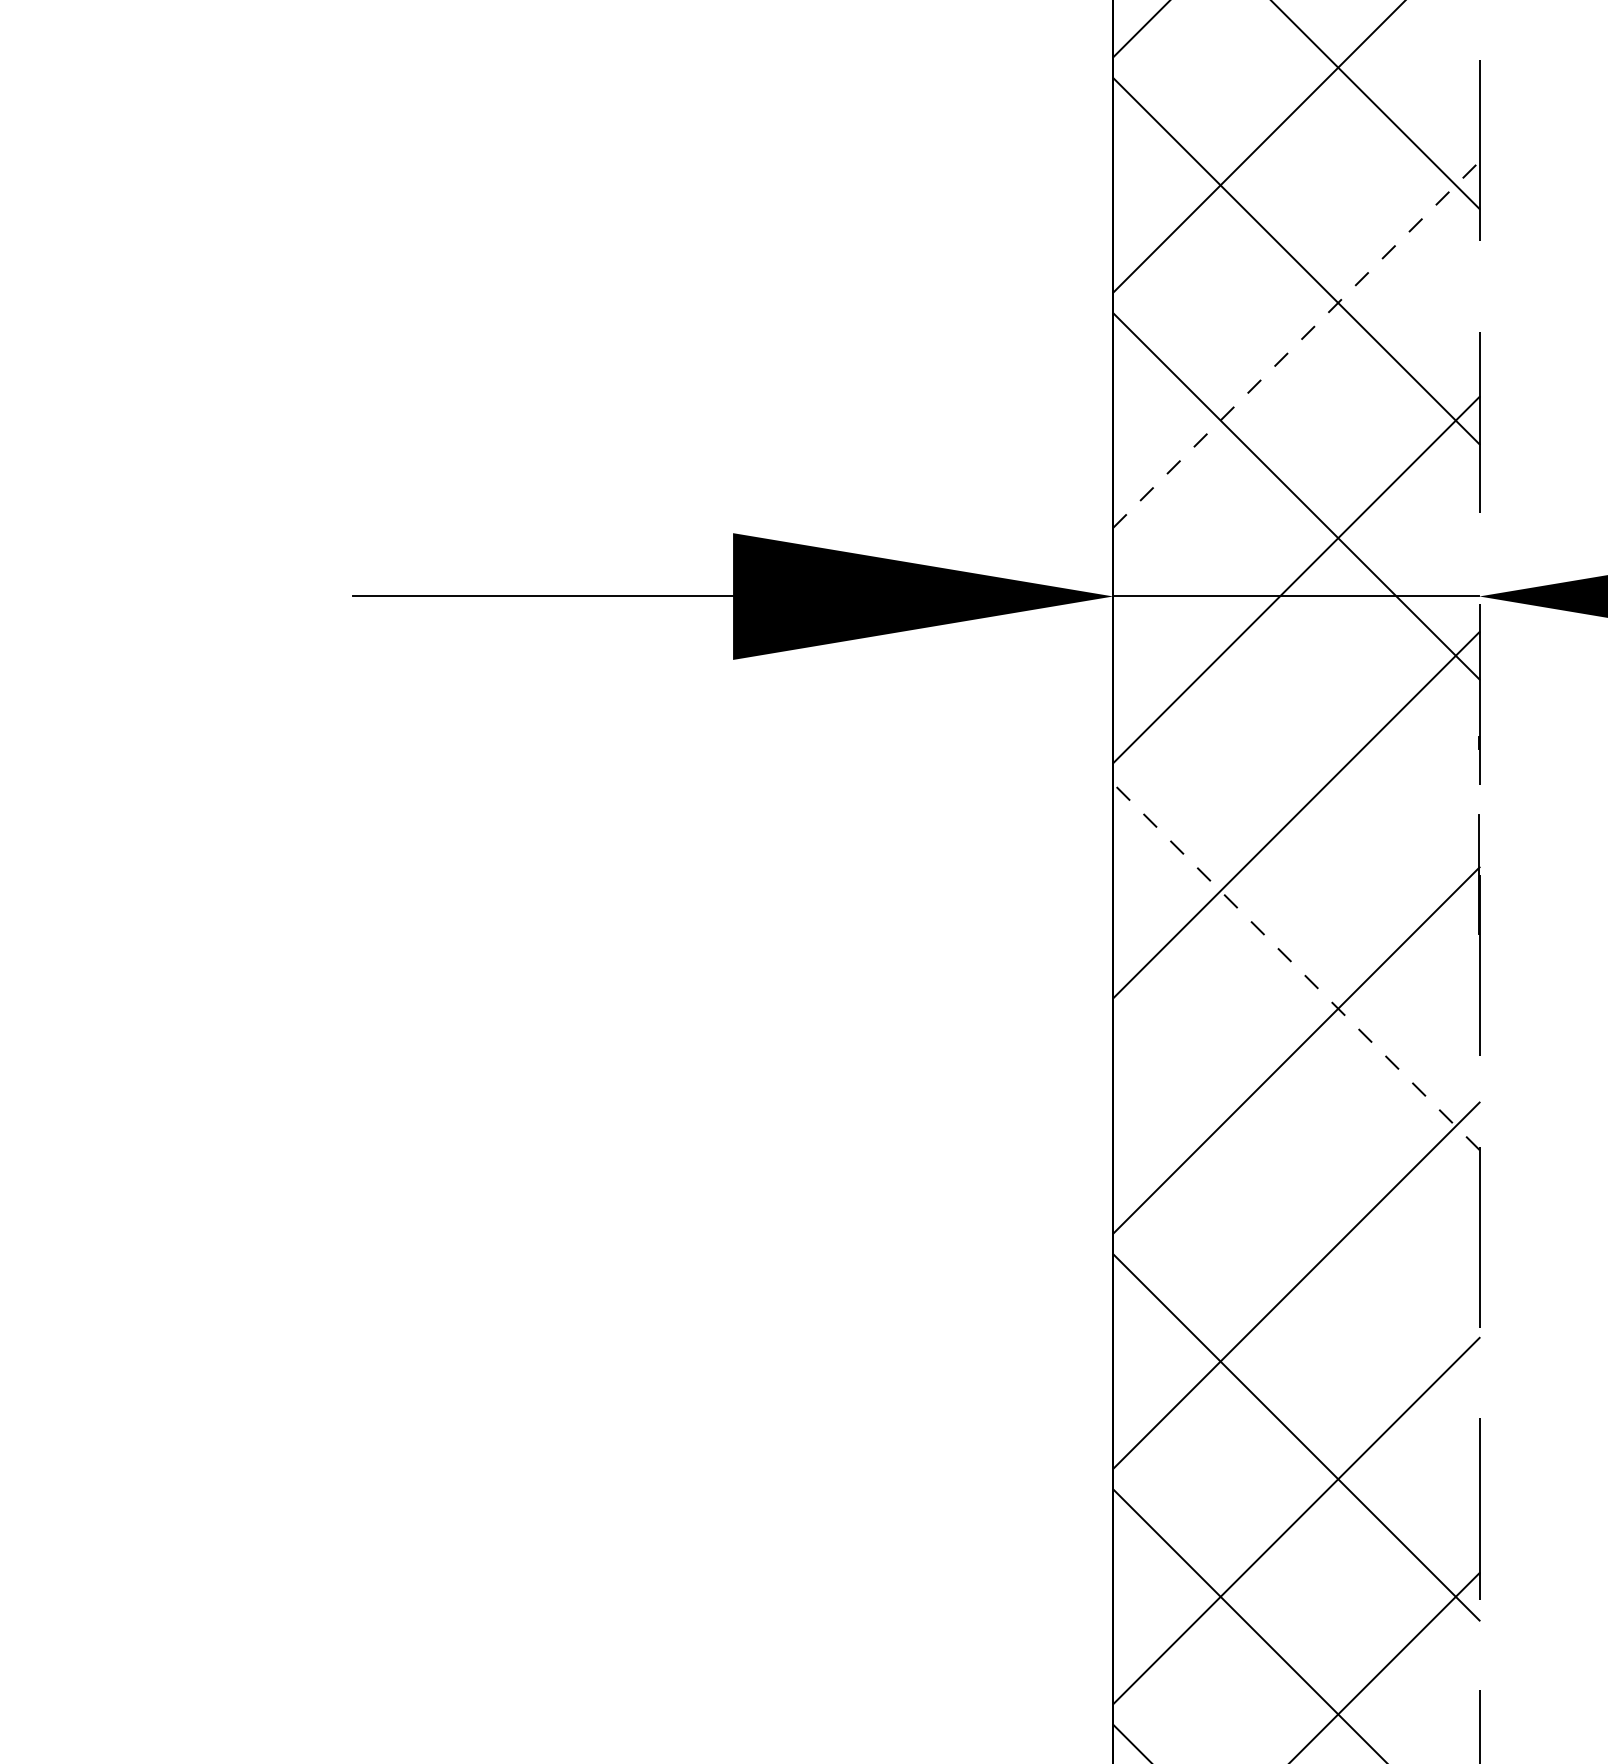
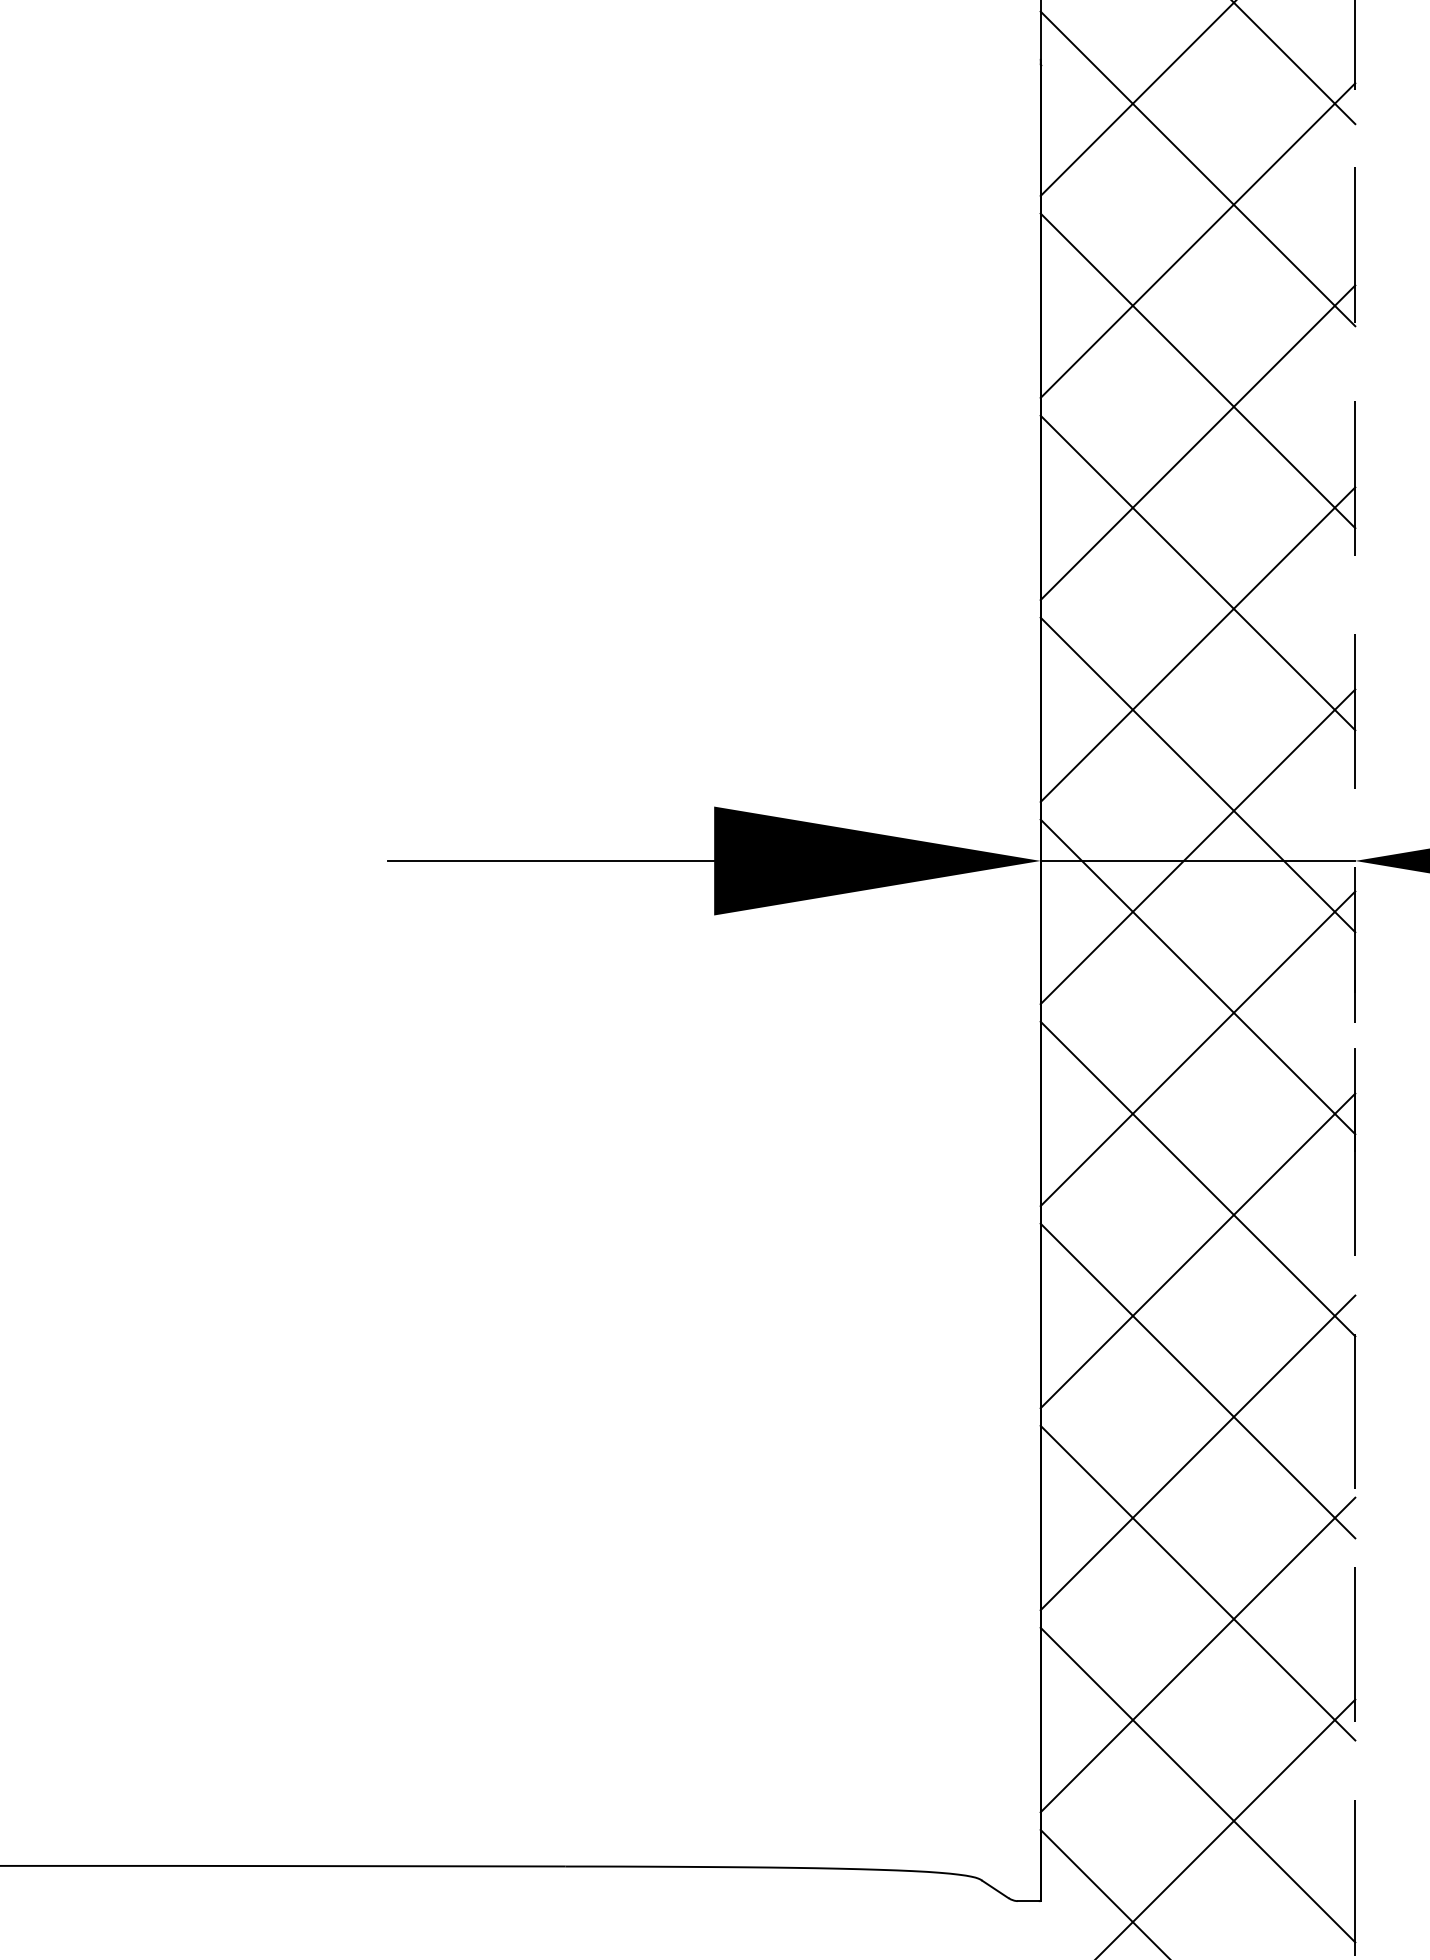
line: (1297, 344) -> (1198, 644), dashed -> solid
line: (1295, 731) -> (1197, 976), added
line: (1295, 966) -> (1197, 1178), dashed -> solid
line: (1295, 1201) -> (1197, 1380), added

